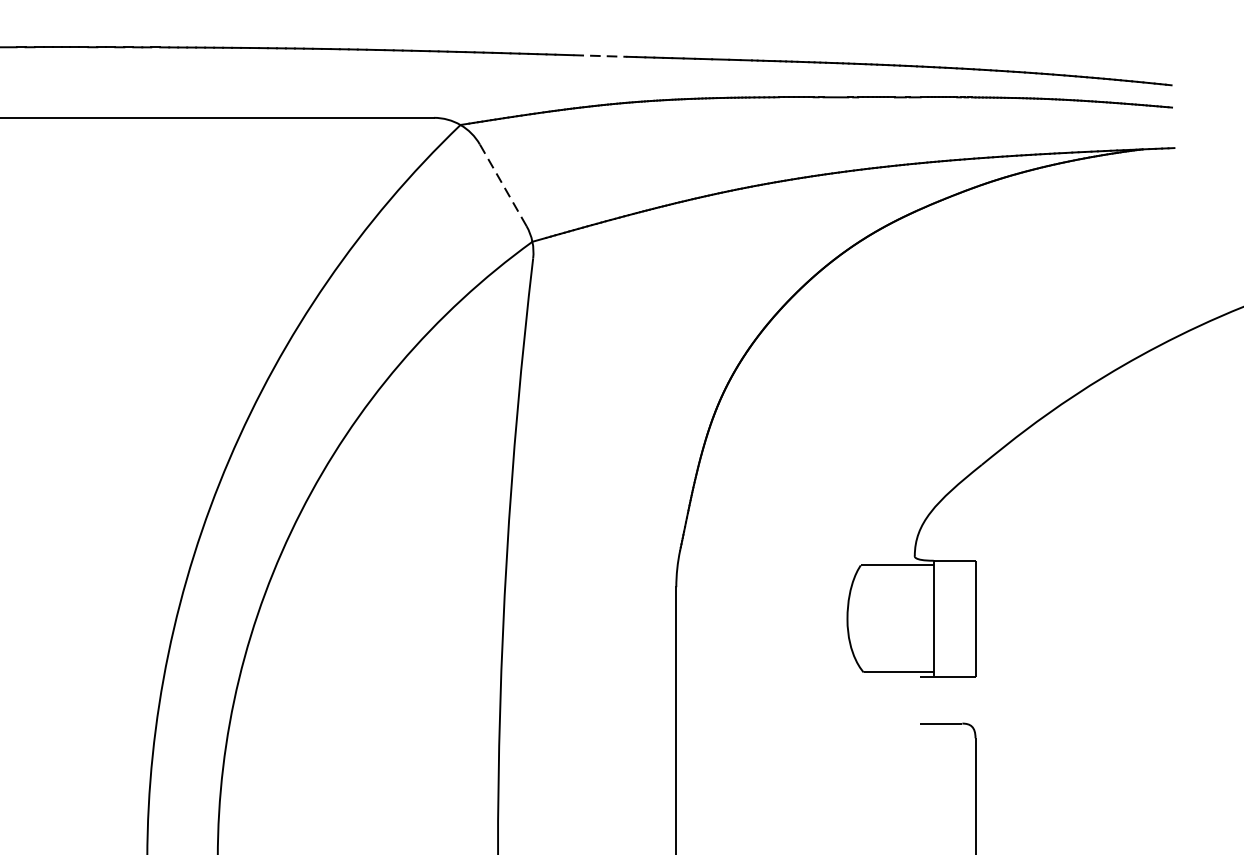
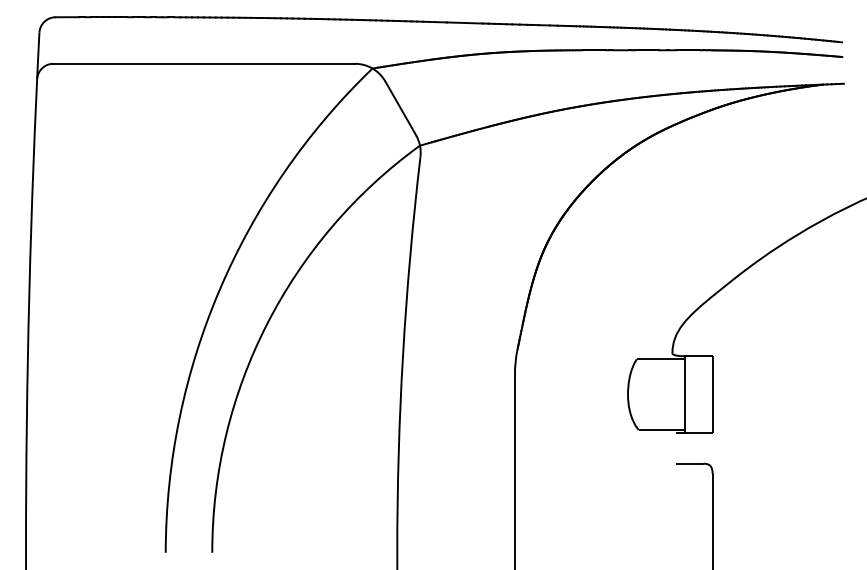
line: (599, 56) -> (464, 23), dashed -> solid
line: (502, 184) -> (400, 107), dashed -> solid

